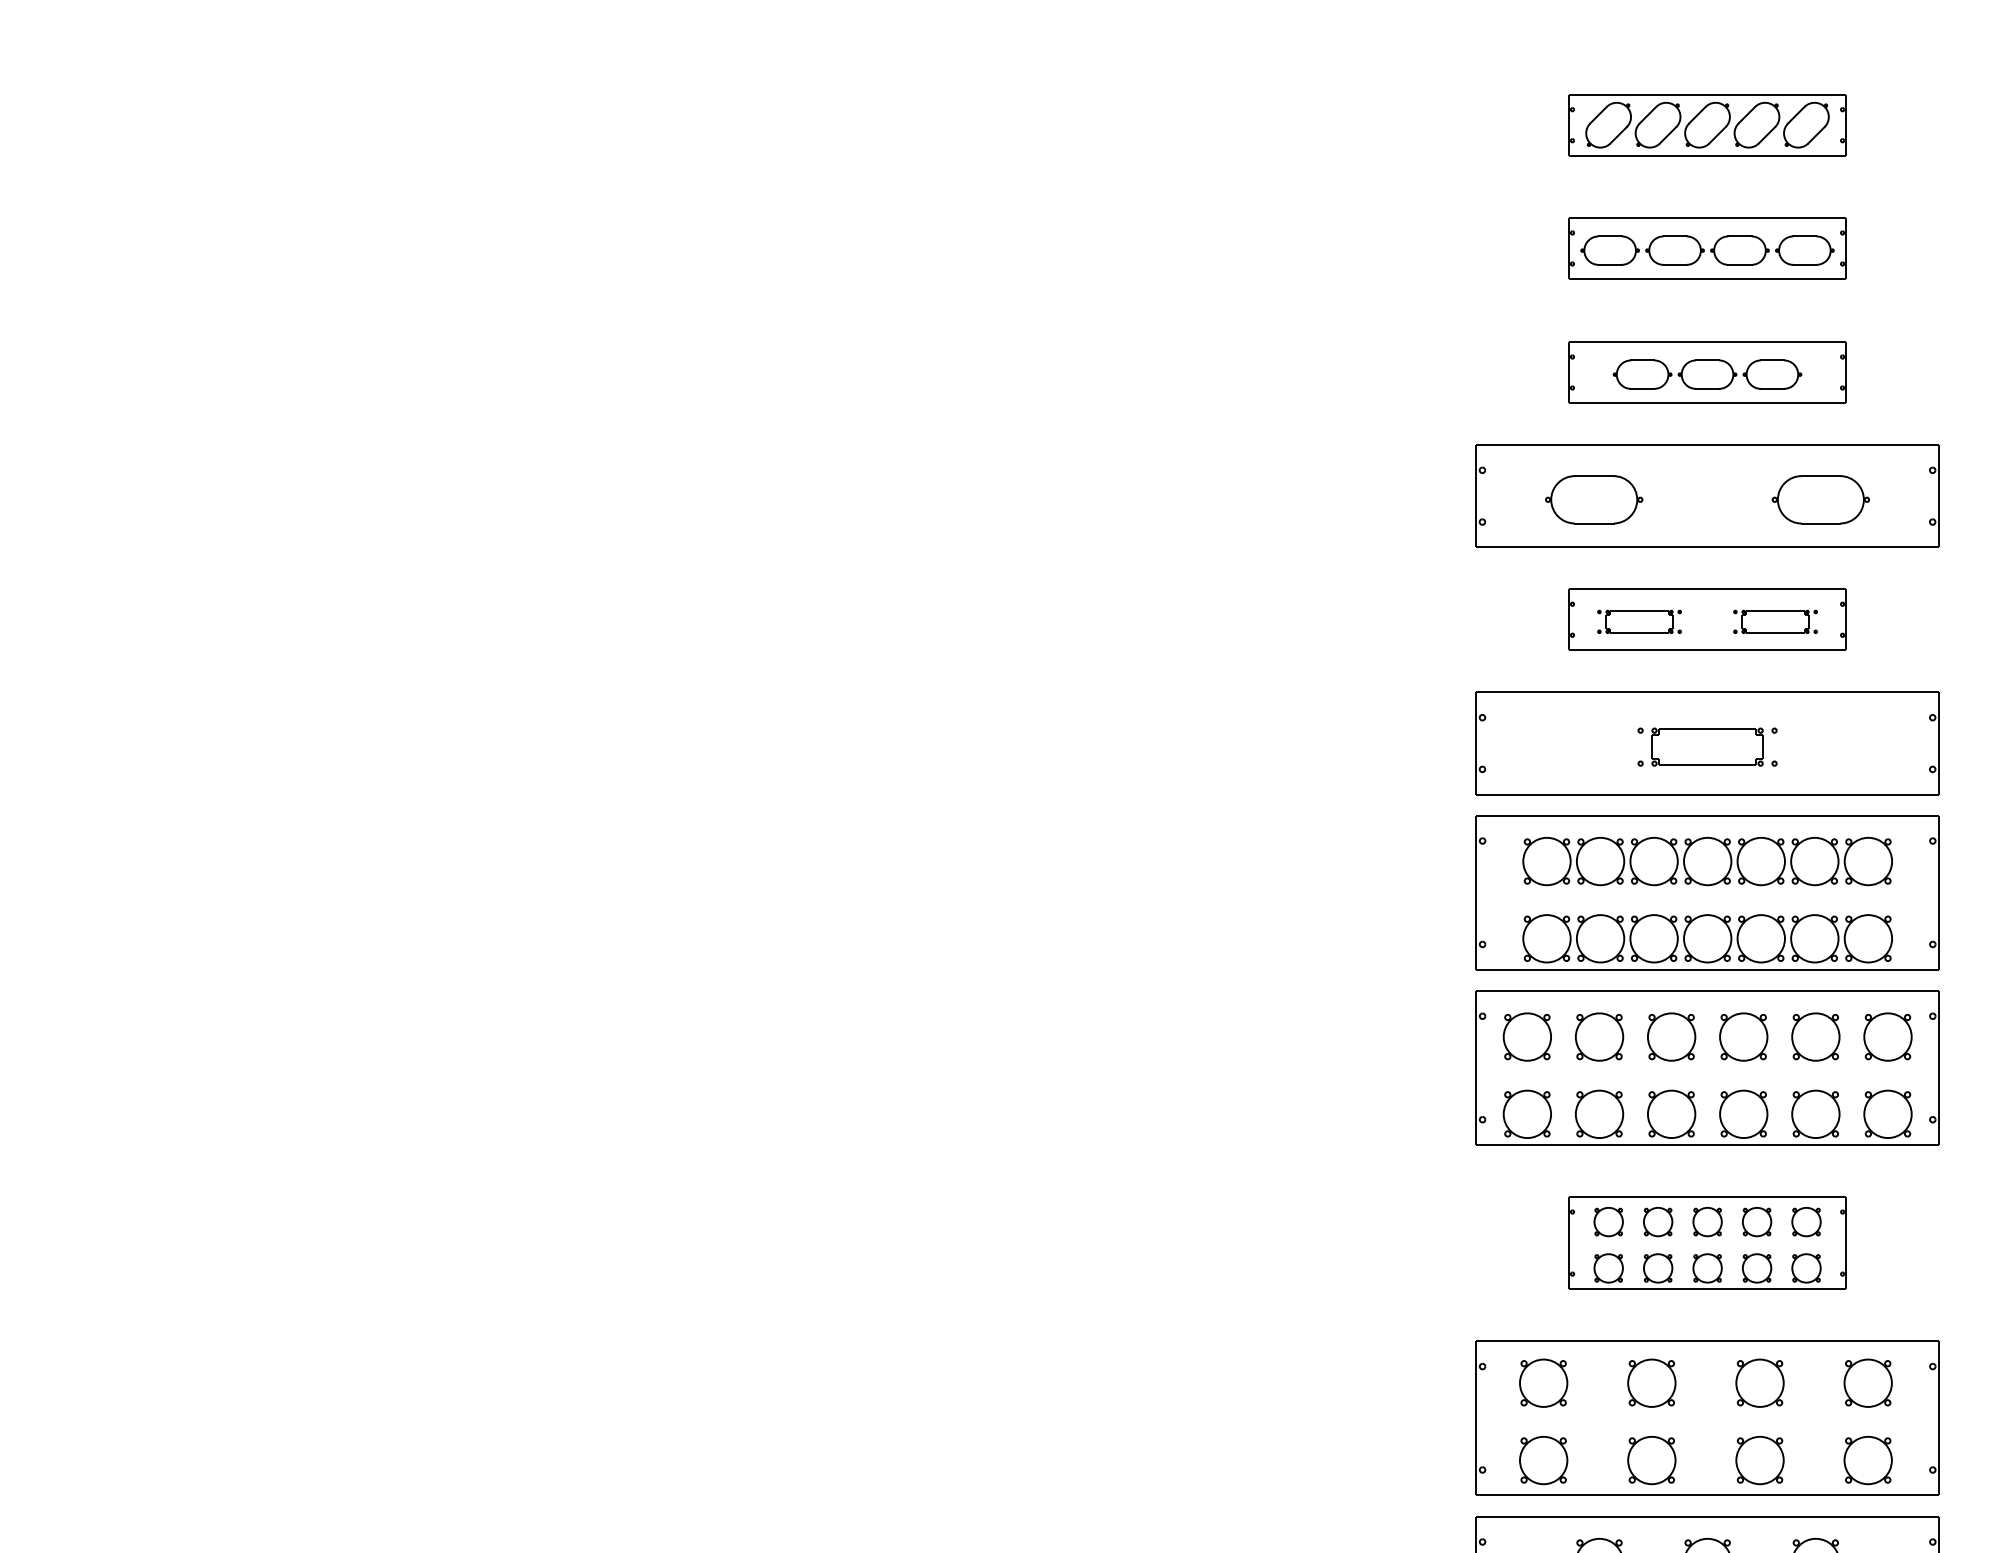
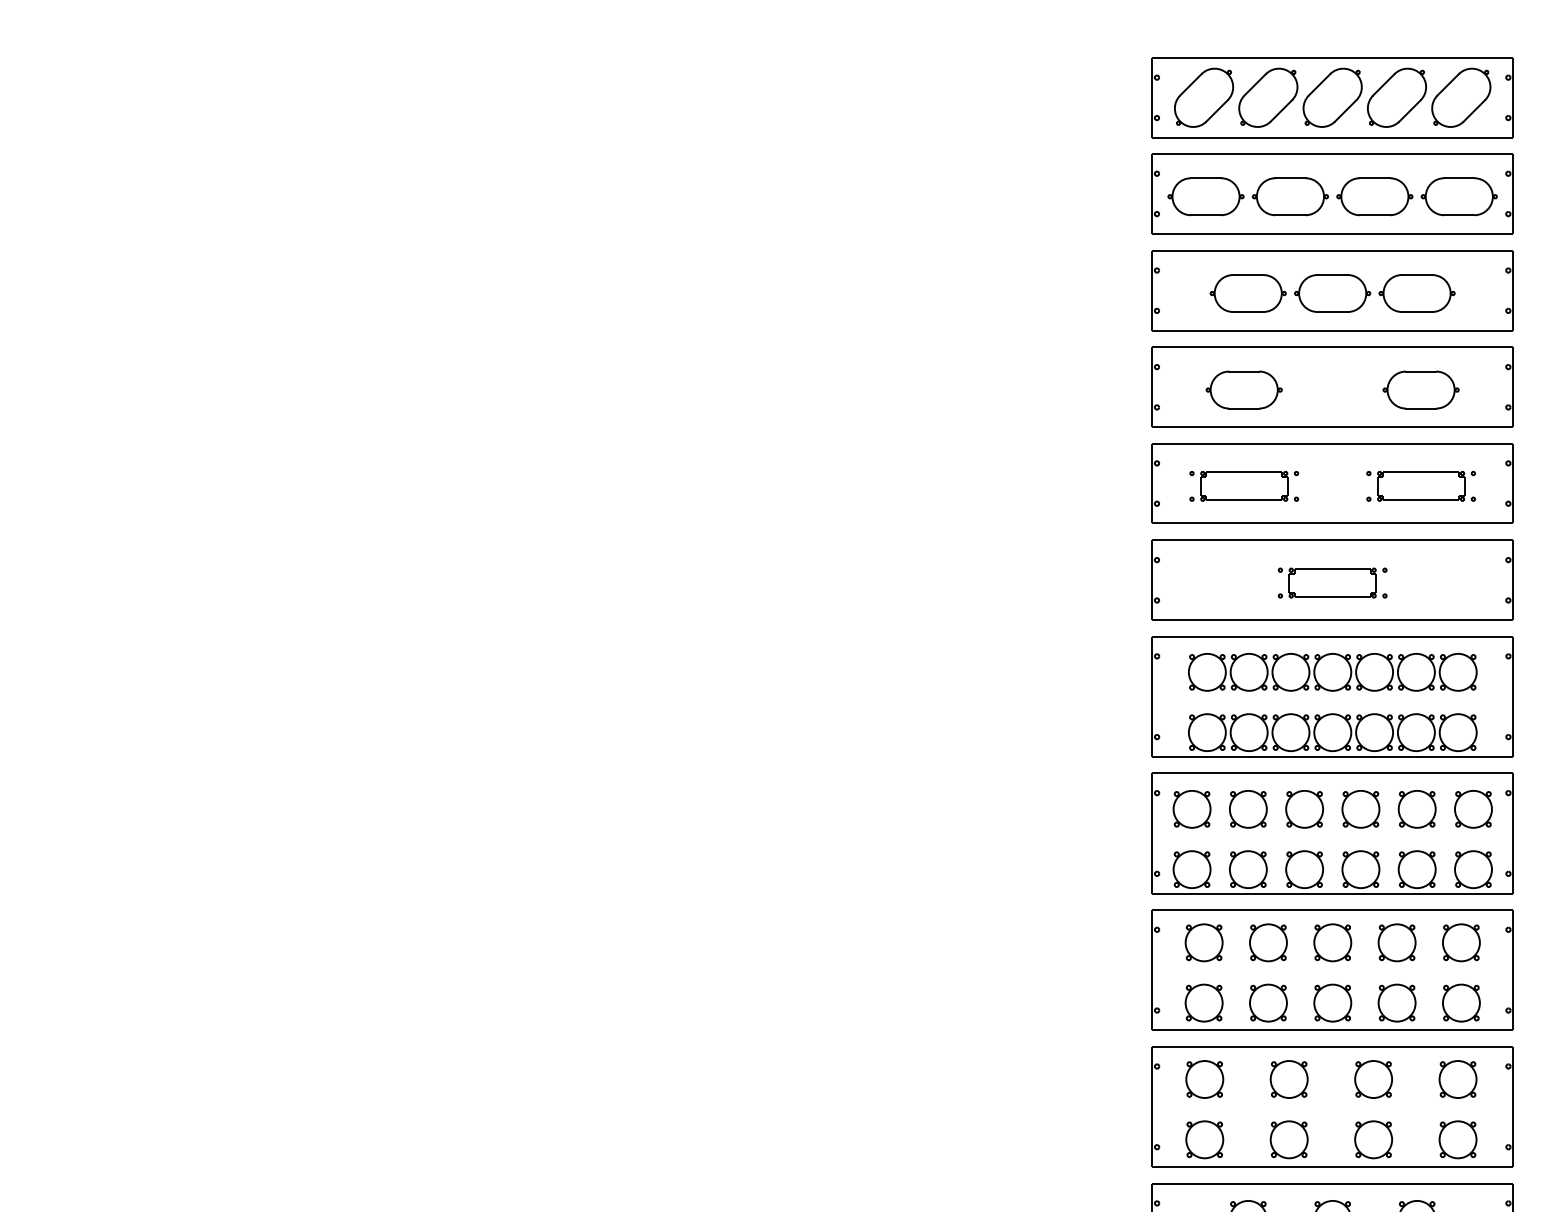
part: (1707, 124) -> (1332, 97), size x1.67
part: (1707, 248) -> (1332, 193), size x1.67
part: (1707, 372) -> (1332, 290), size x1.67
part: (1707, 619) -> (1332, 483), size x1.67
part: (1707, 1242) -> (1332, 969), size x1.67

